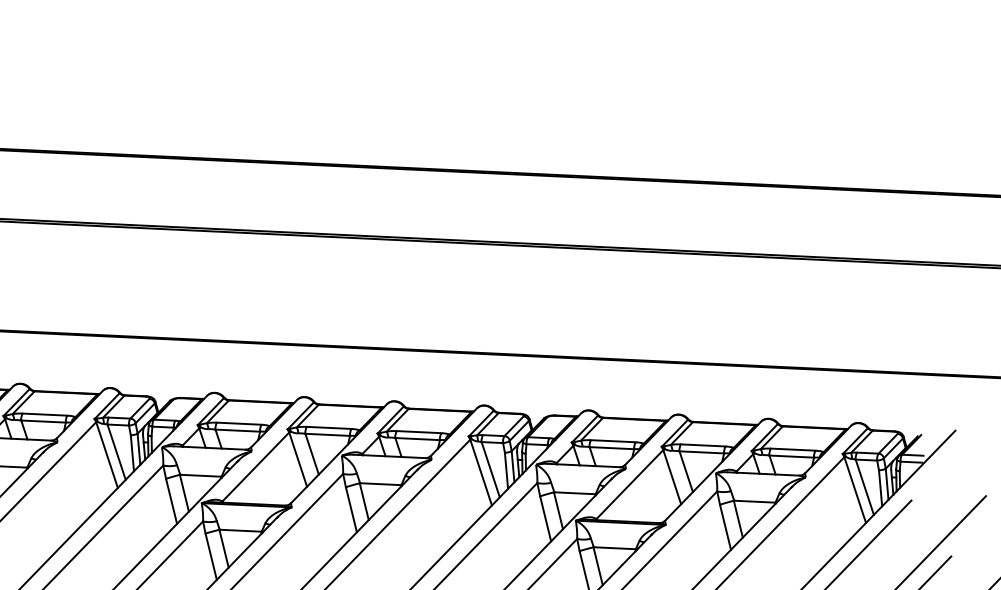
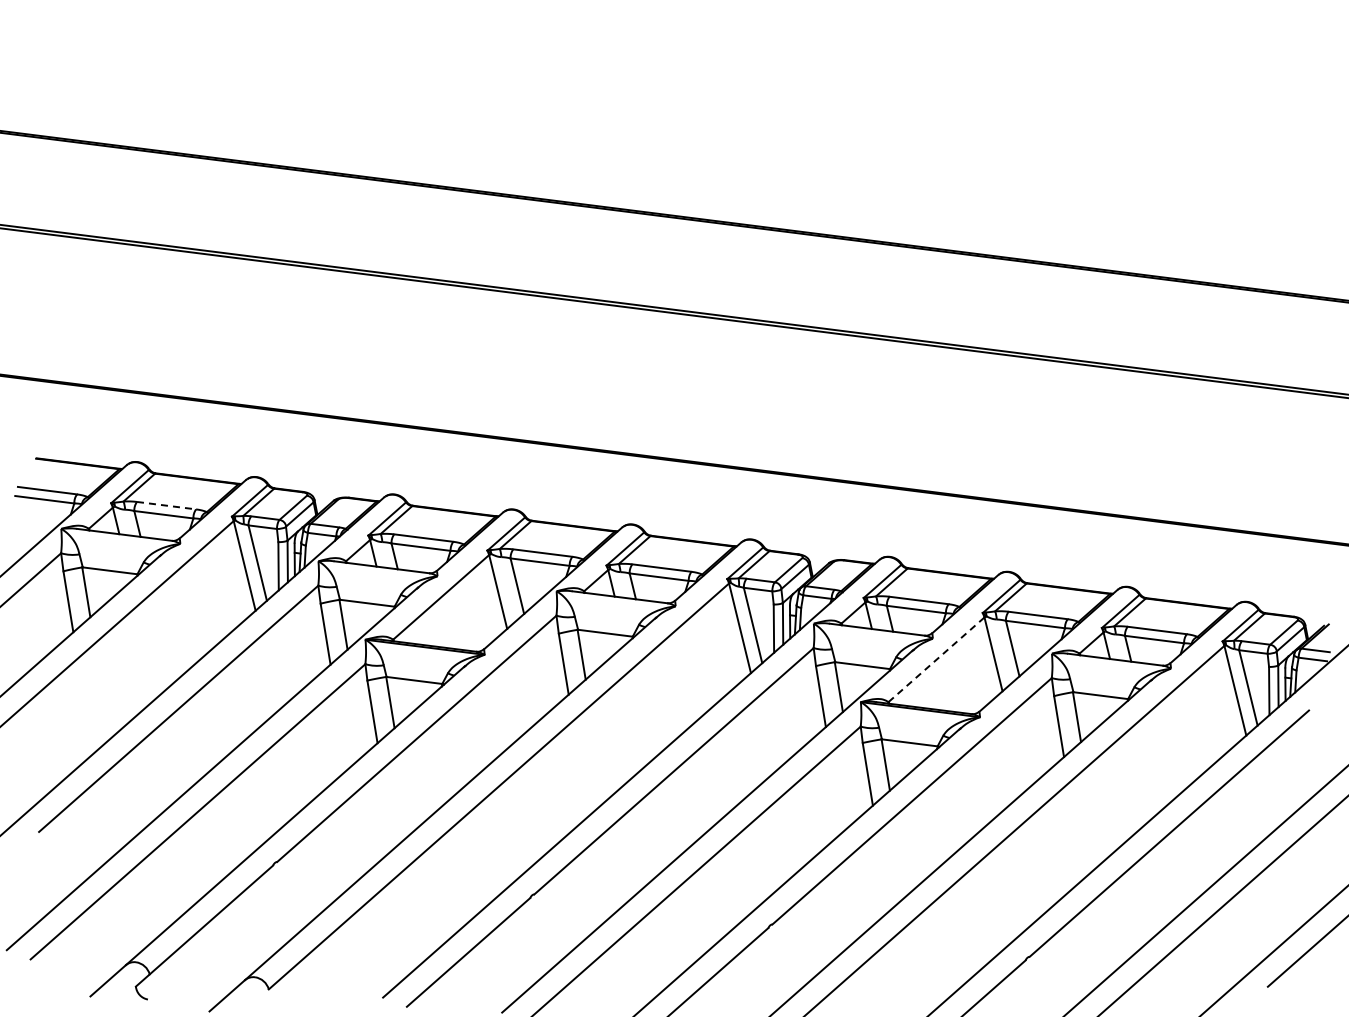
line: (45, 414) -> (166, 505), solid -> dashed
line: (629, 484) -> (936, 659), solid -> dashed

